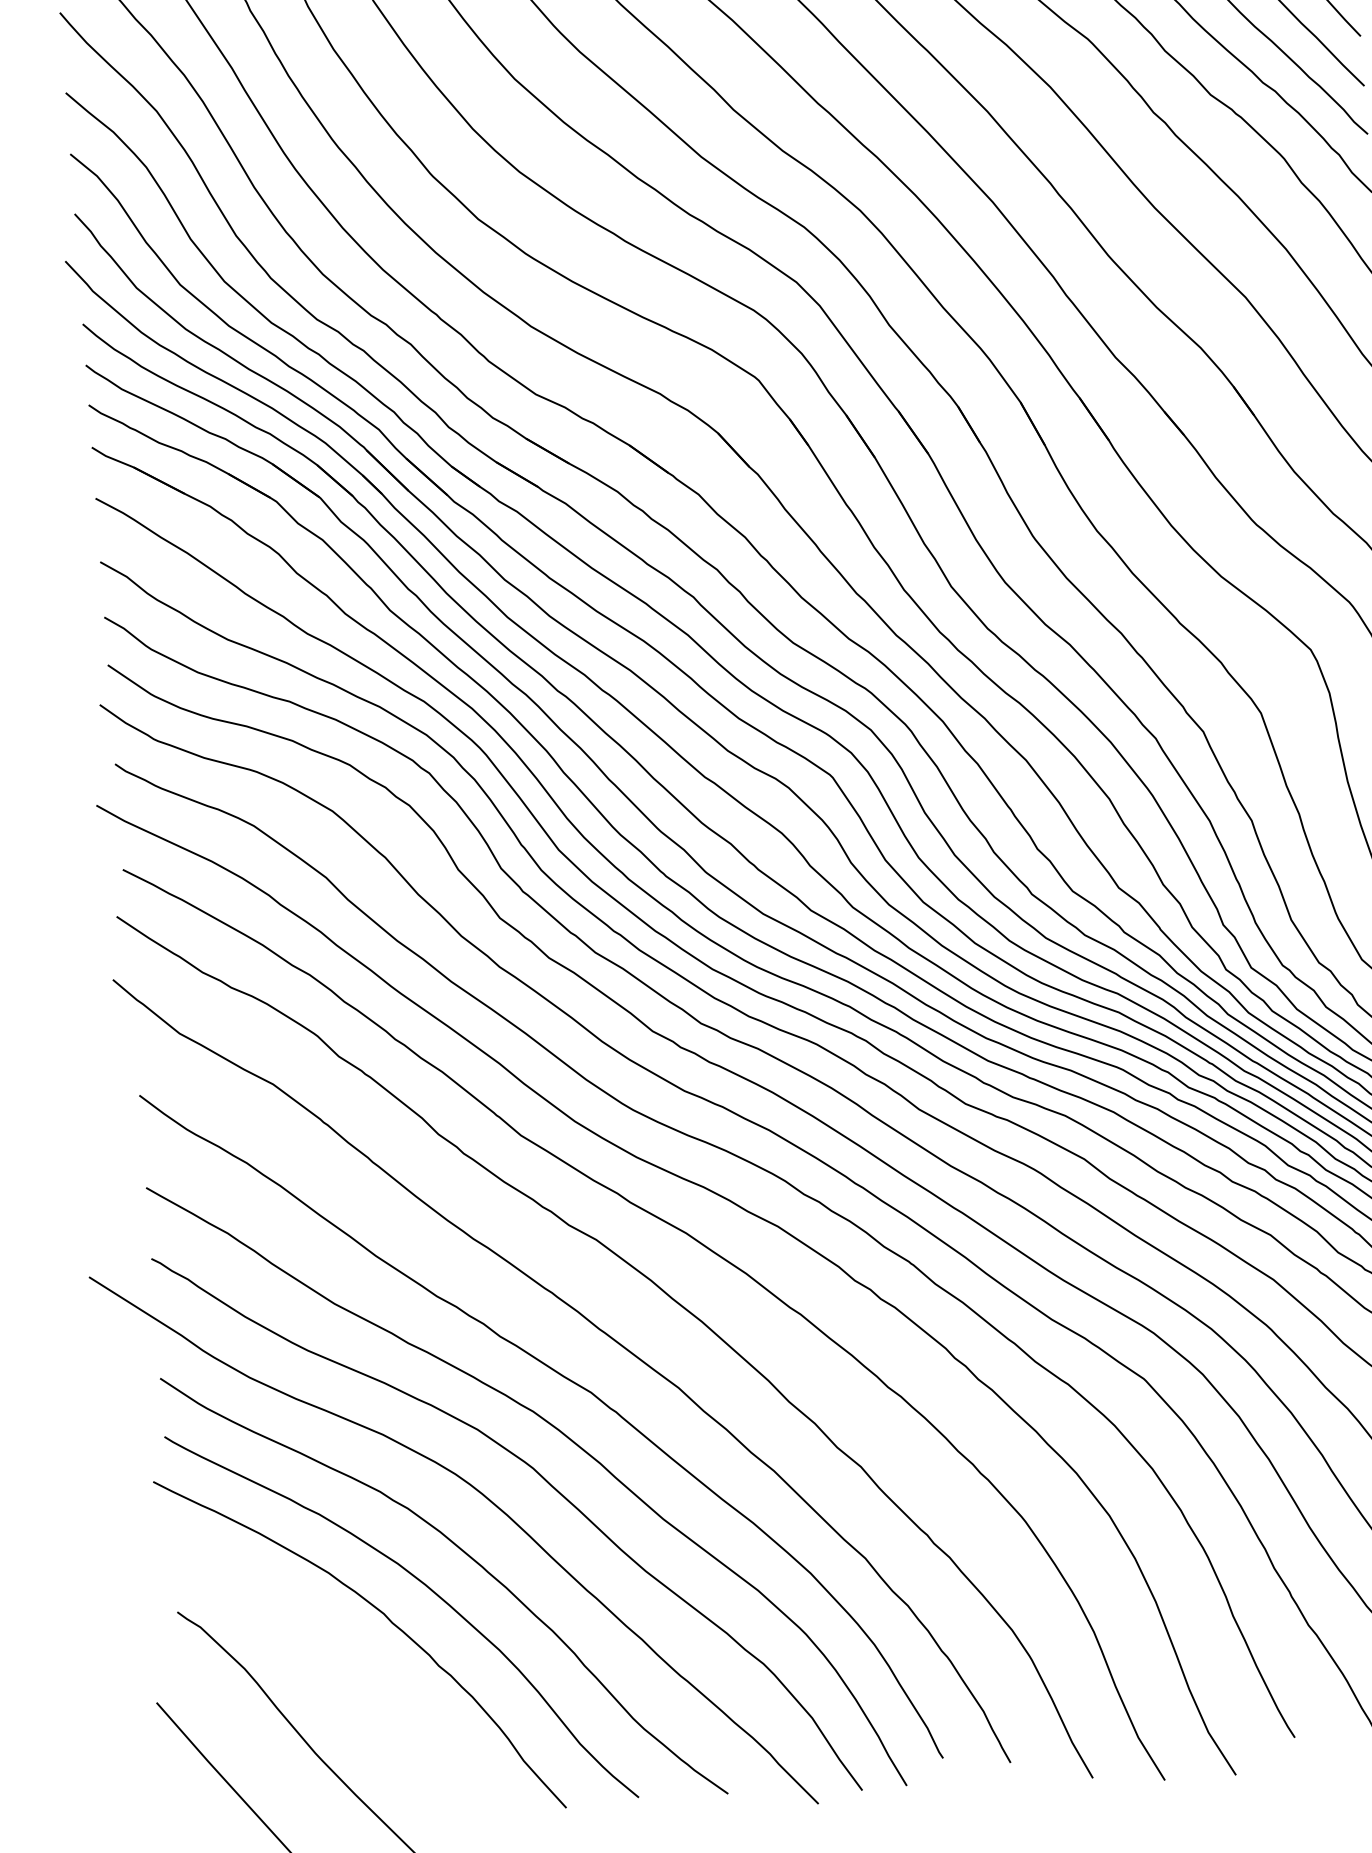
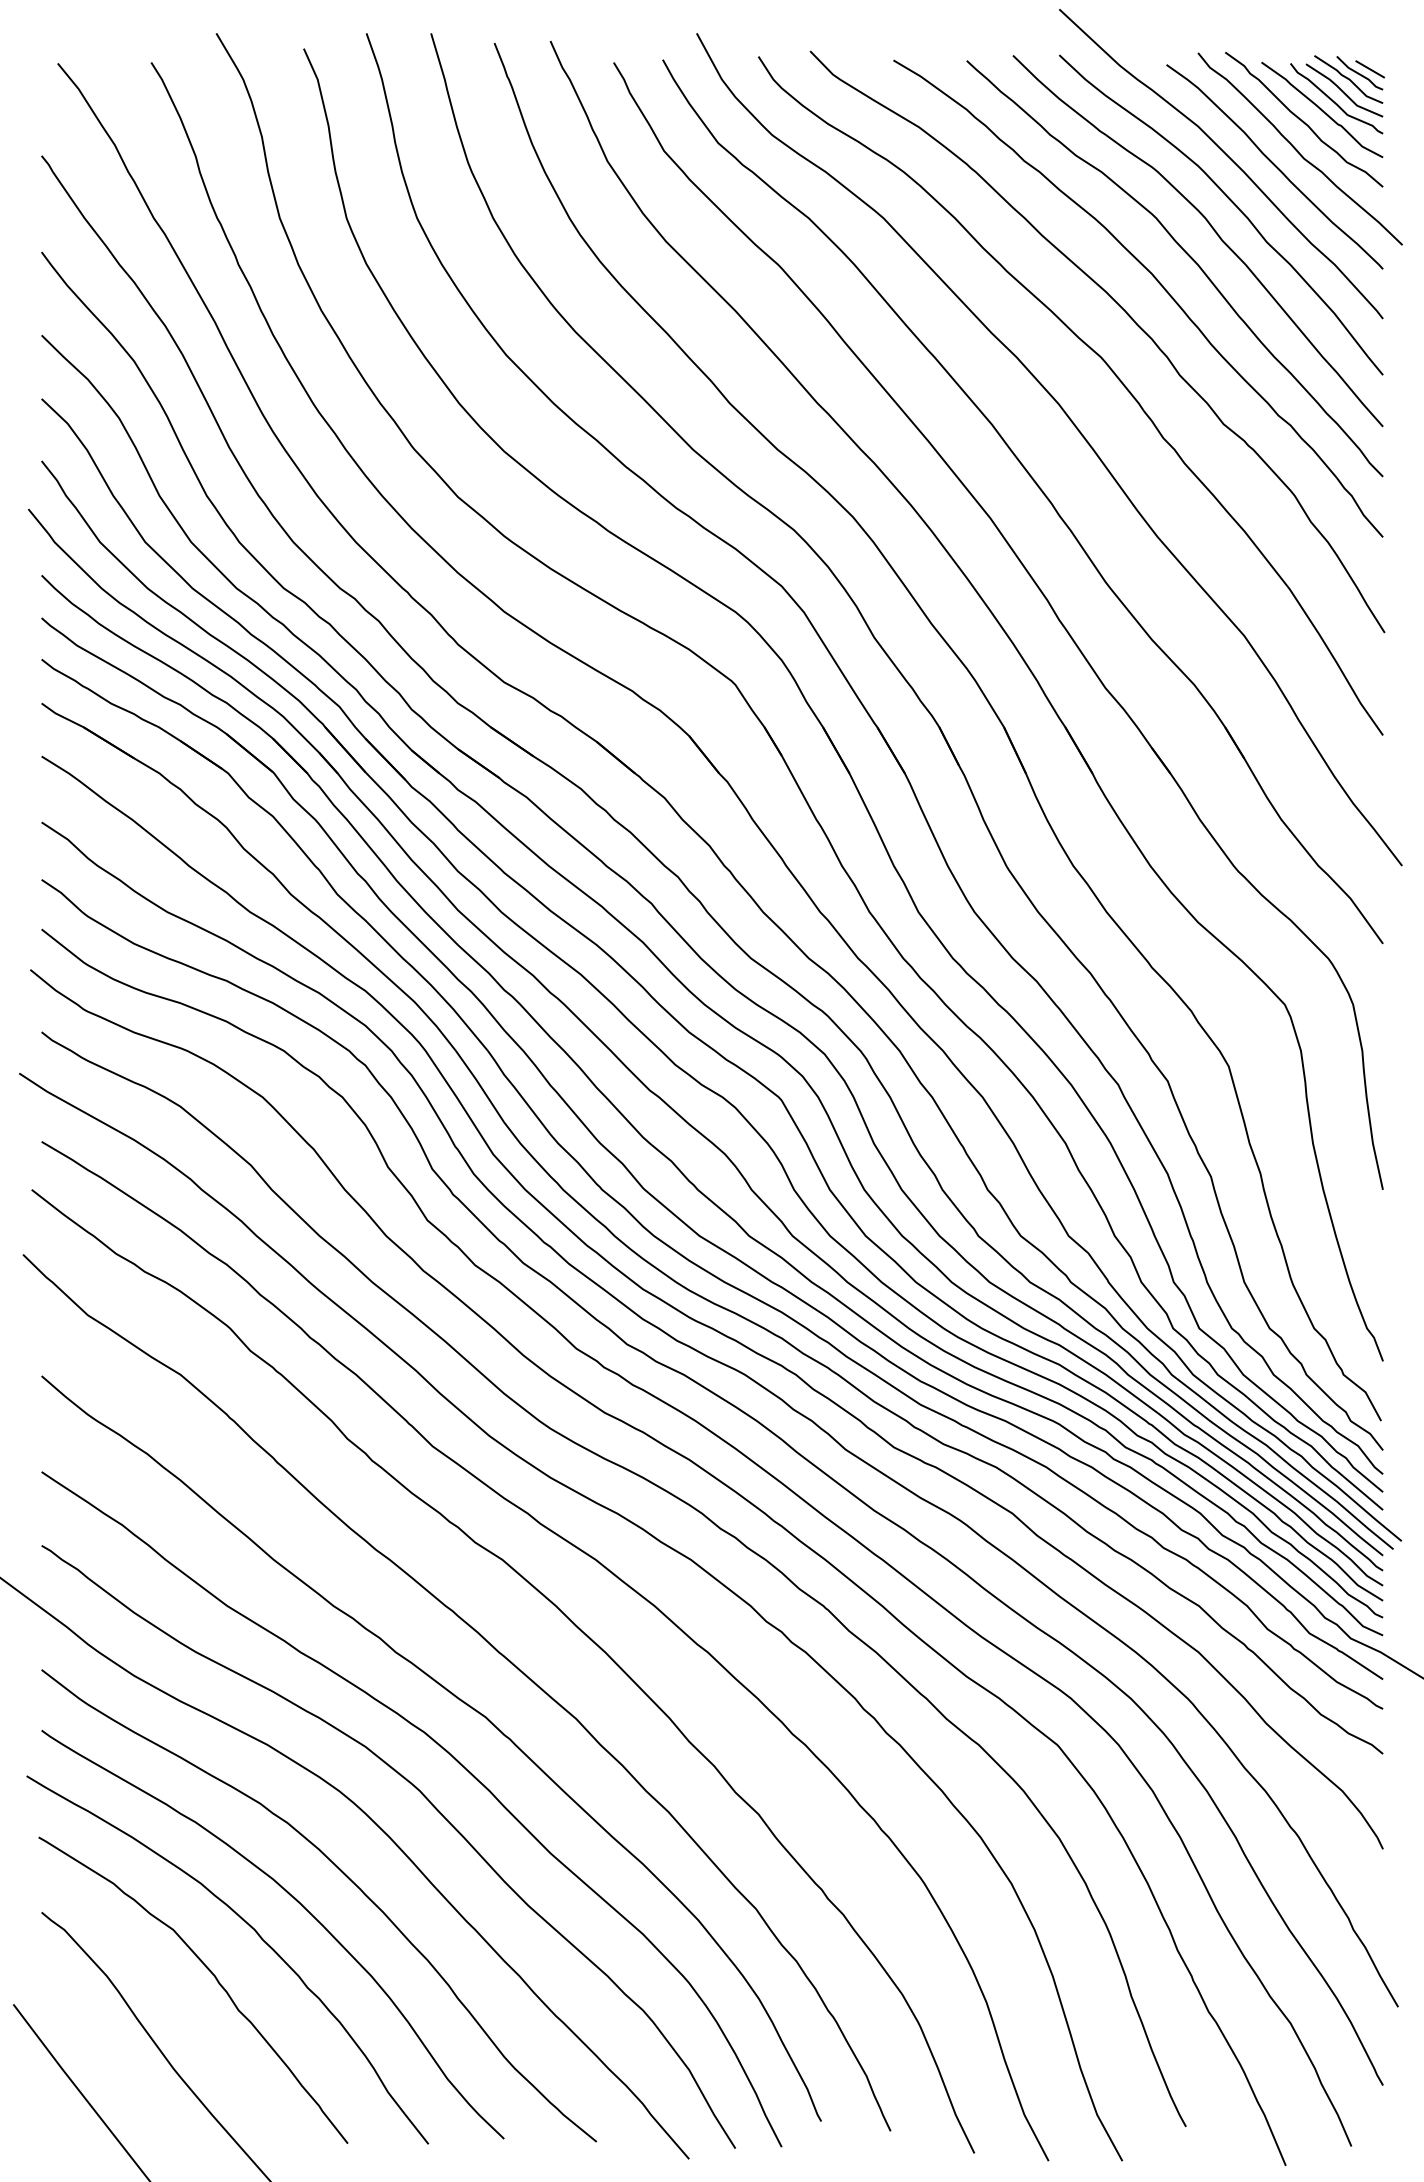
curve: (347, 1661) -> (213, 1976), added

